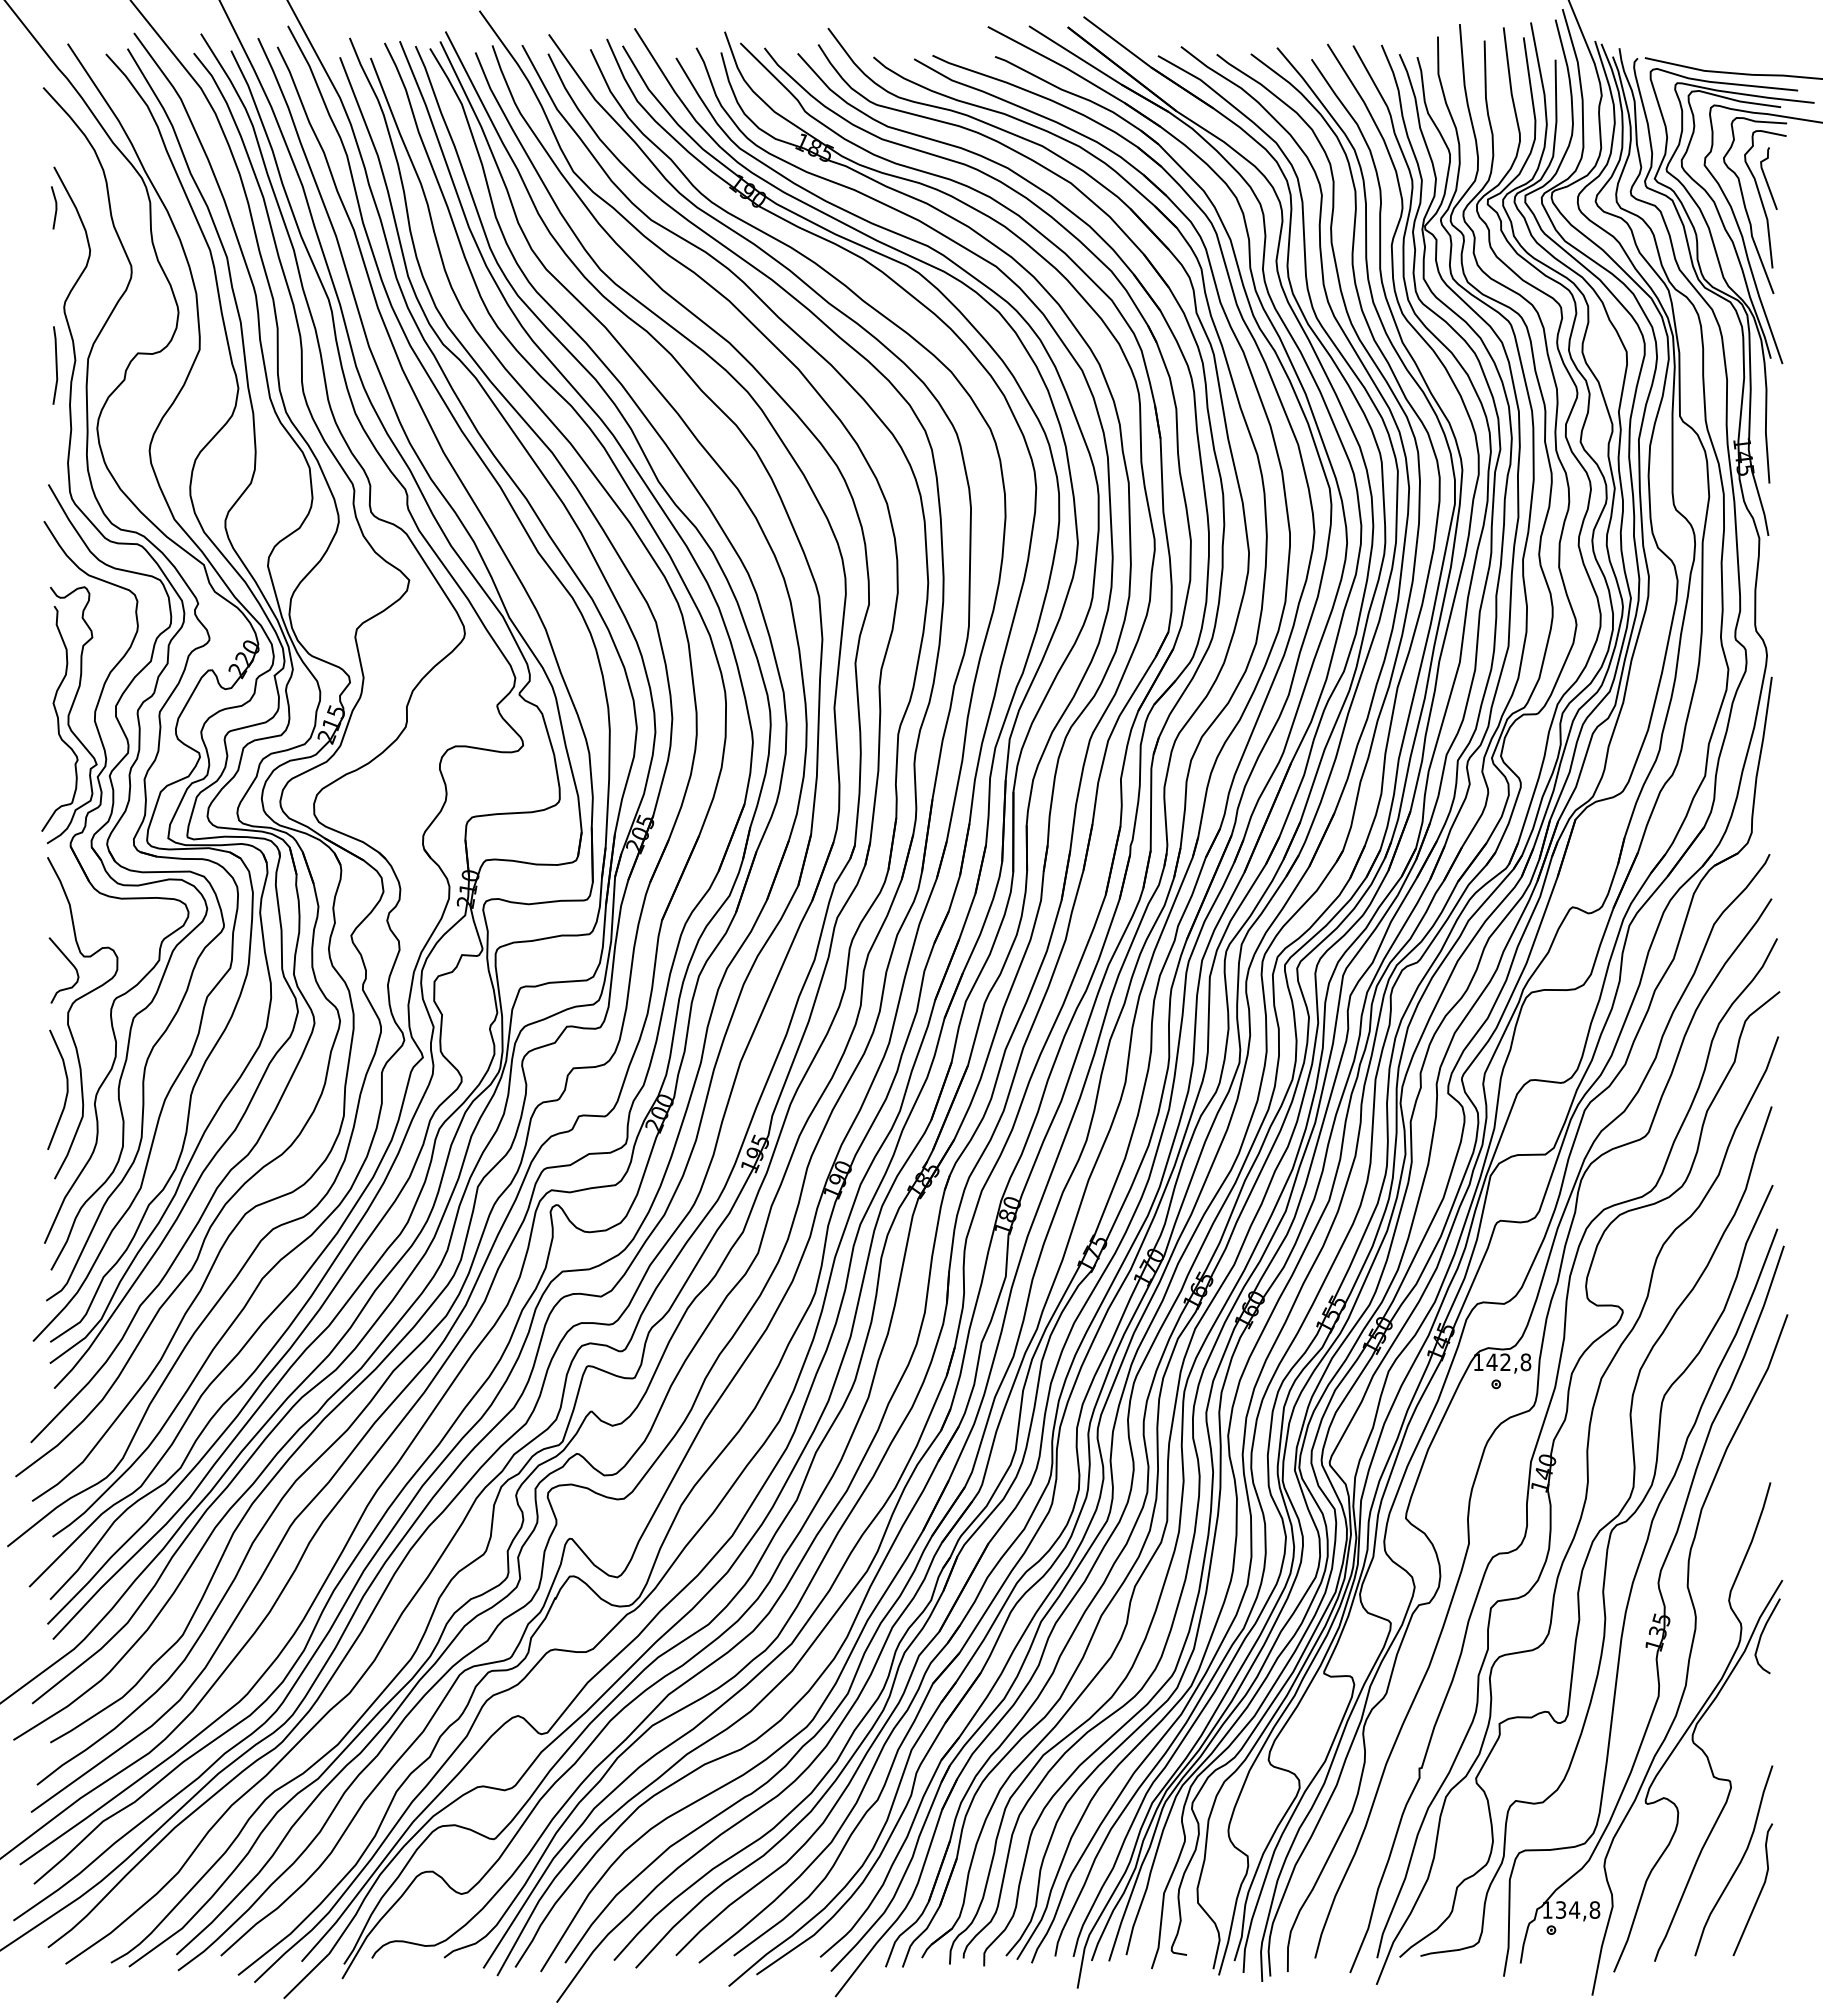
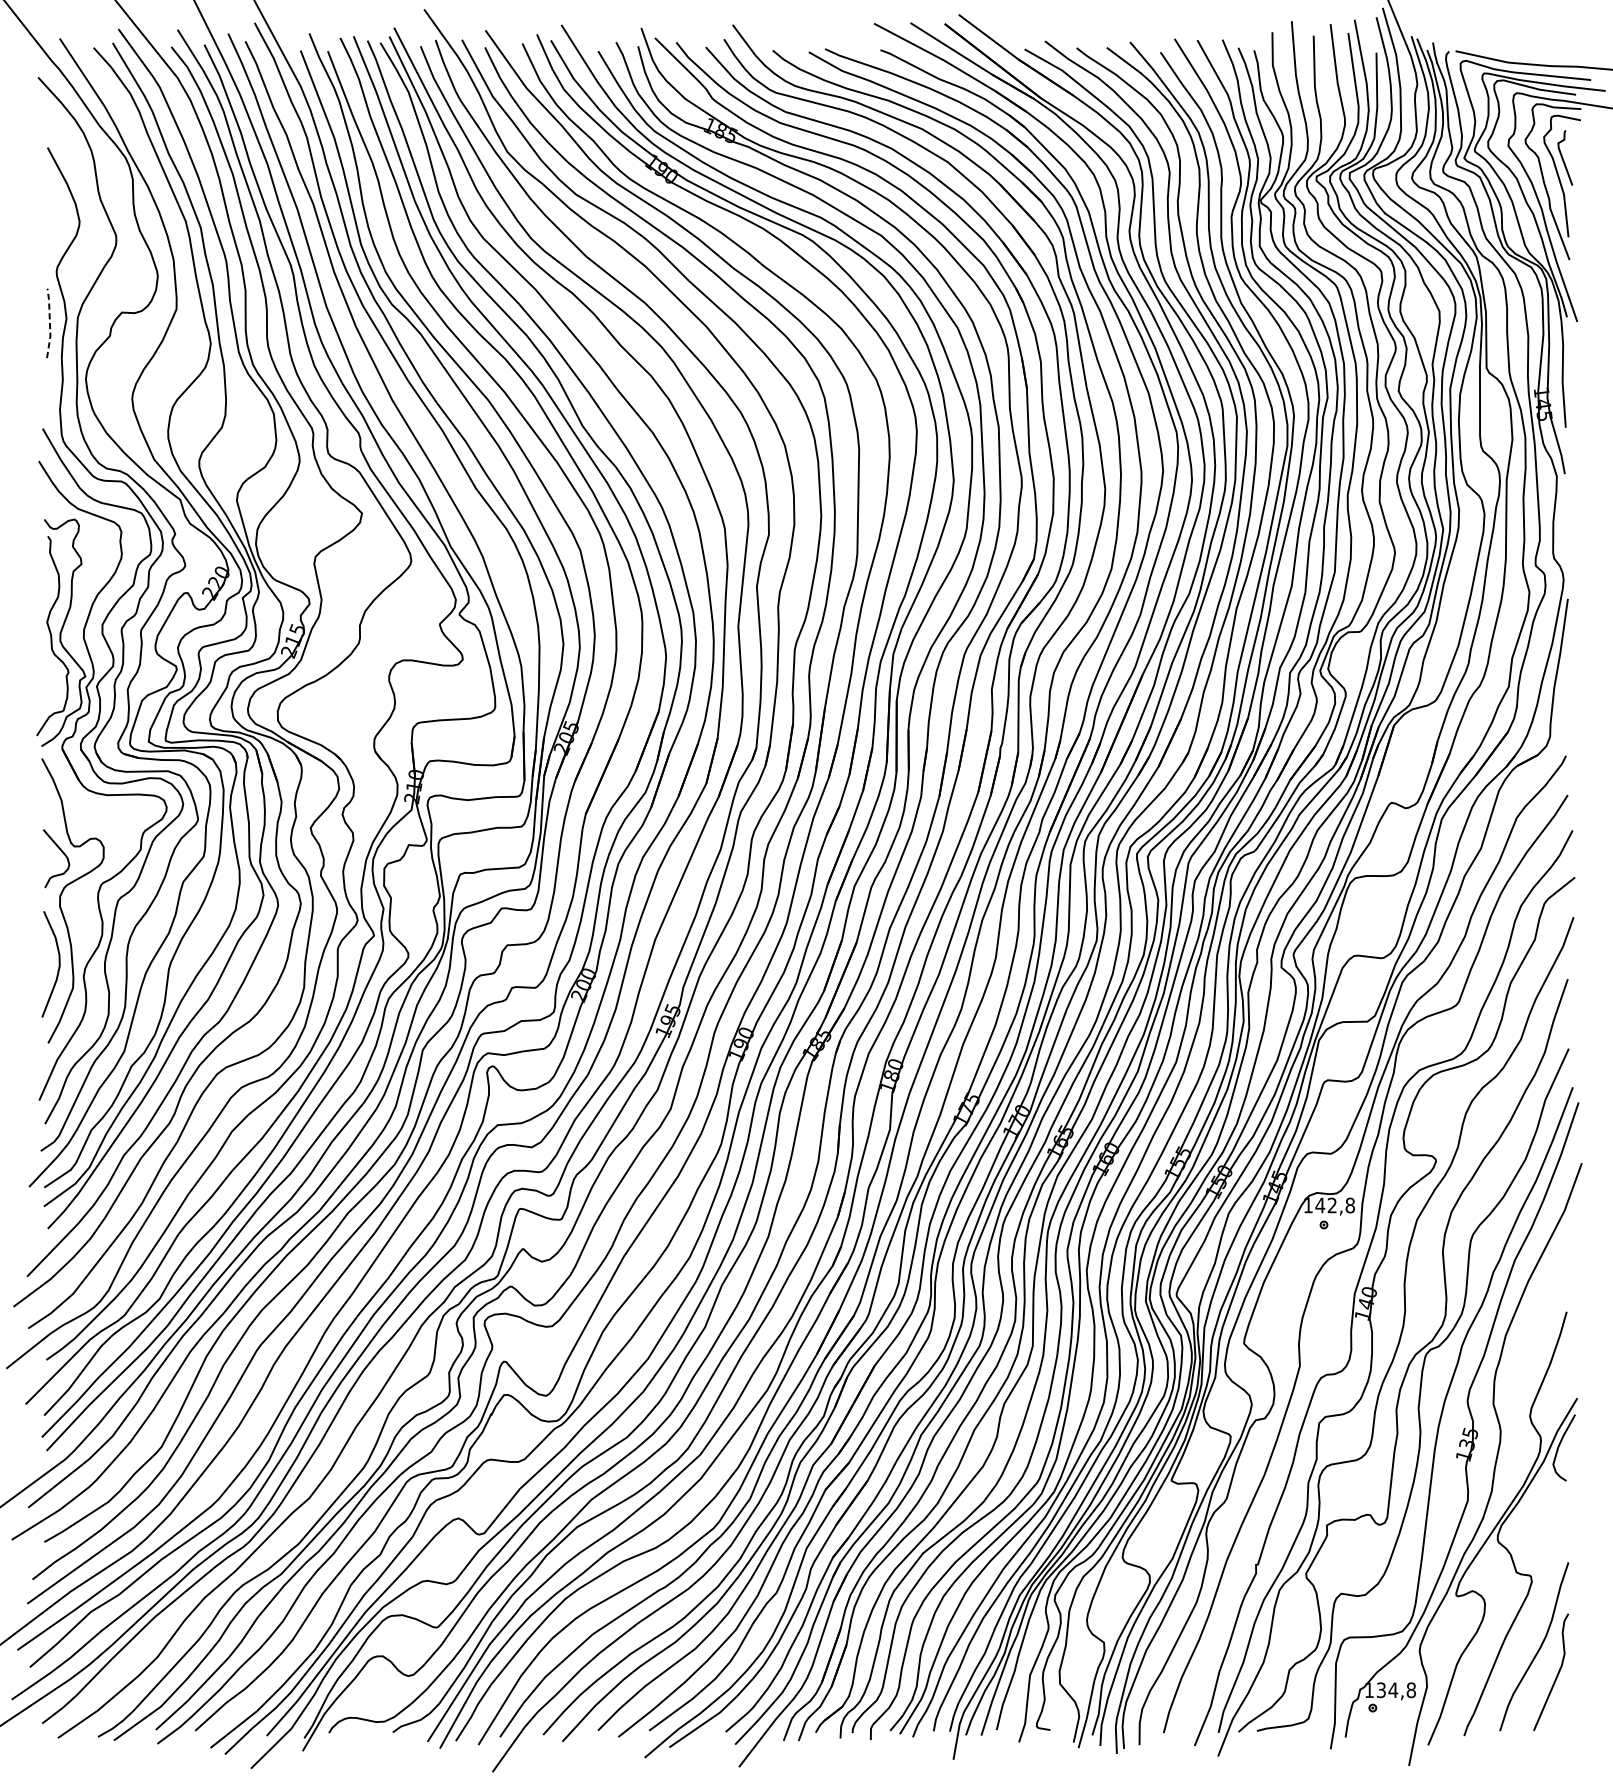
line: (55, 207) -> (48, 183), removed
line: (56, 365) -> (49, 323), solid -> dashed

